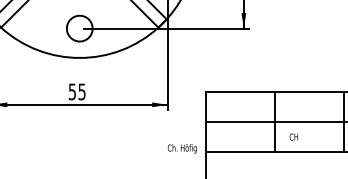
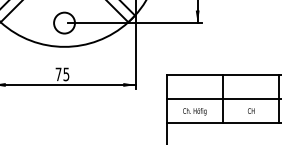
text: (71, 91) -> (57, 74), 55 -> 75
text: (293, 136) -> (250, 110), moved
text: (181, 148) -> (194, 111), moved

